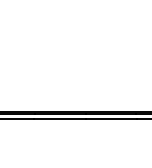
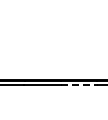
line: (111, 119) -> (79, 85), solid -> dashed

